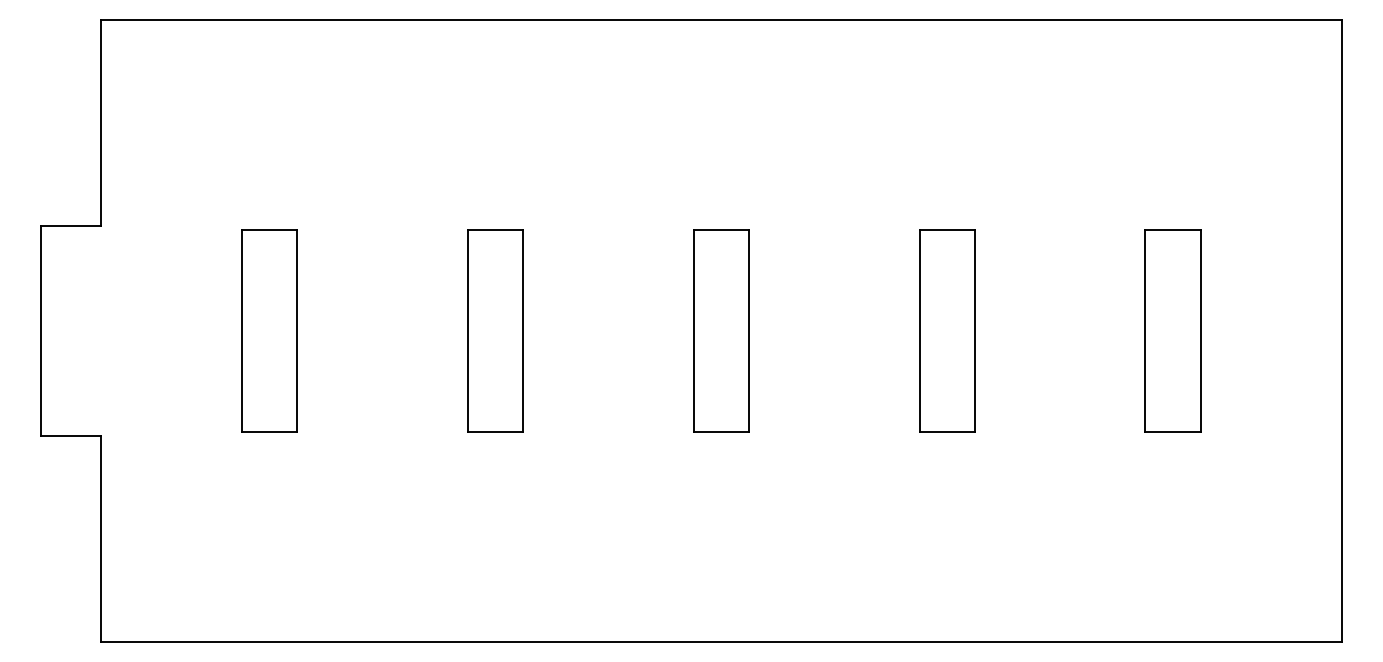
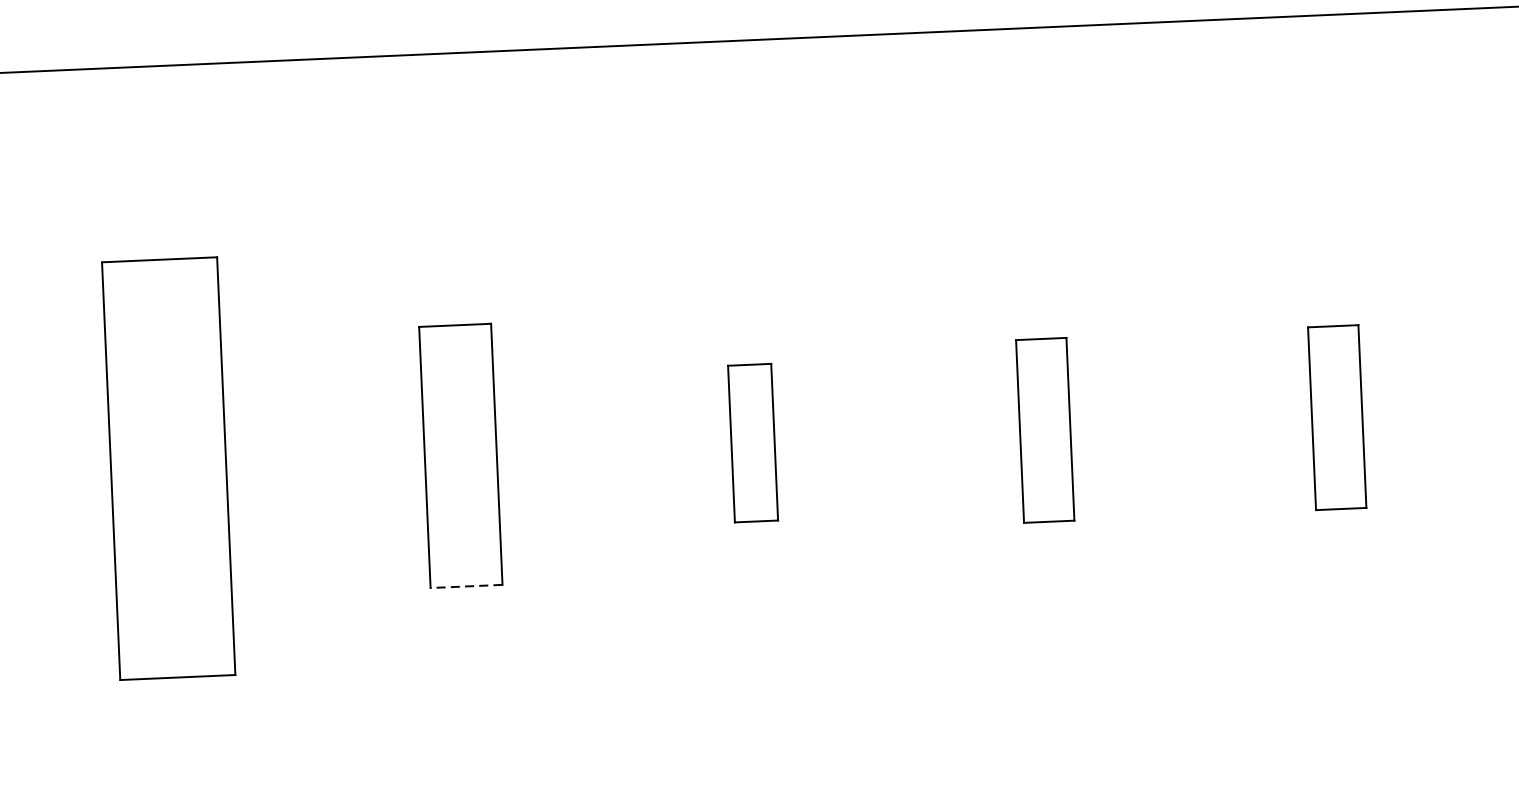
part: (269, 330) -> (168, 468), size x1.6
part: (721, 330) -> (753, 442), size x0.6
part: (947, 330) -> (1045, 429), size x0.7
part: (1172, 330) -> (1336, 417), size x0.7
line: (495, 431) -> (466, 585), solid -> dashed

